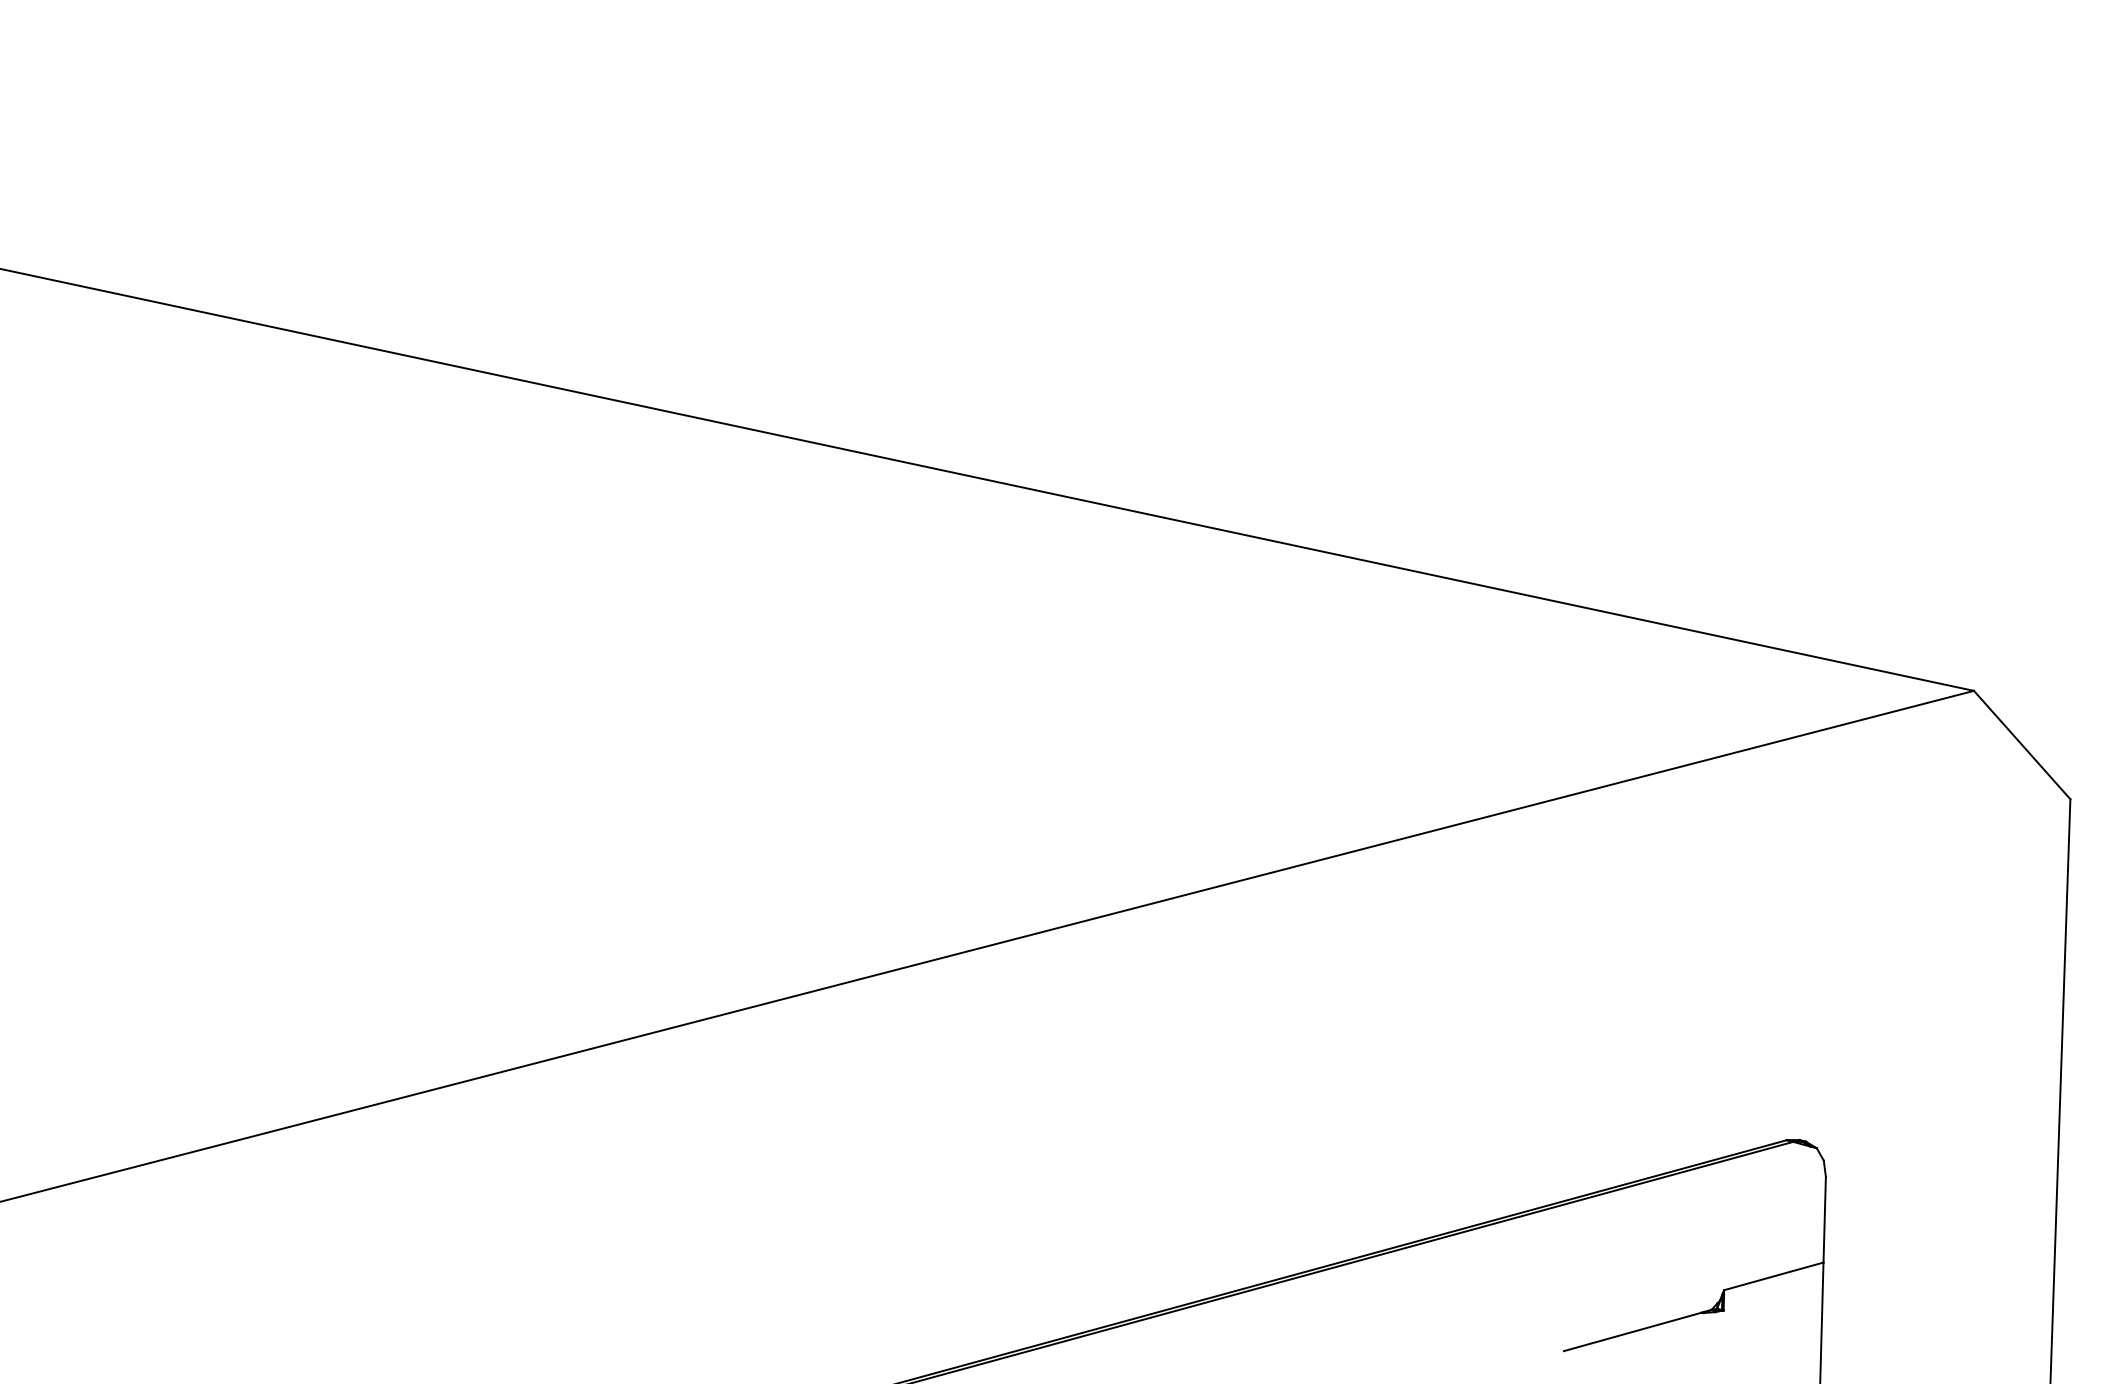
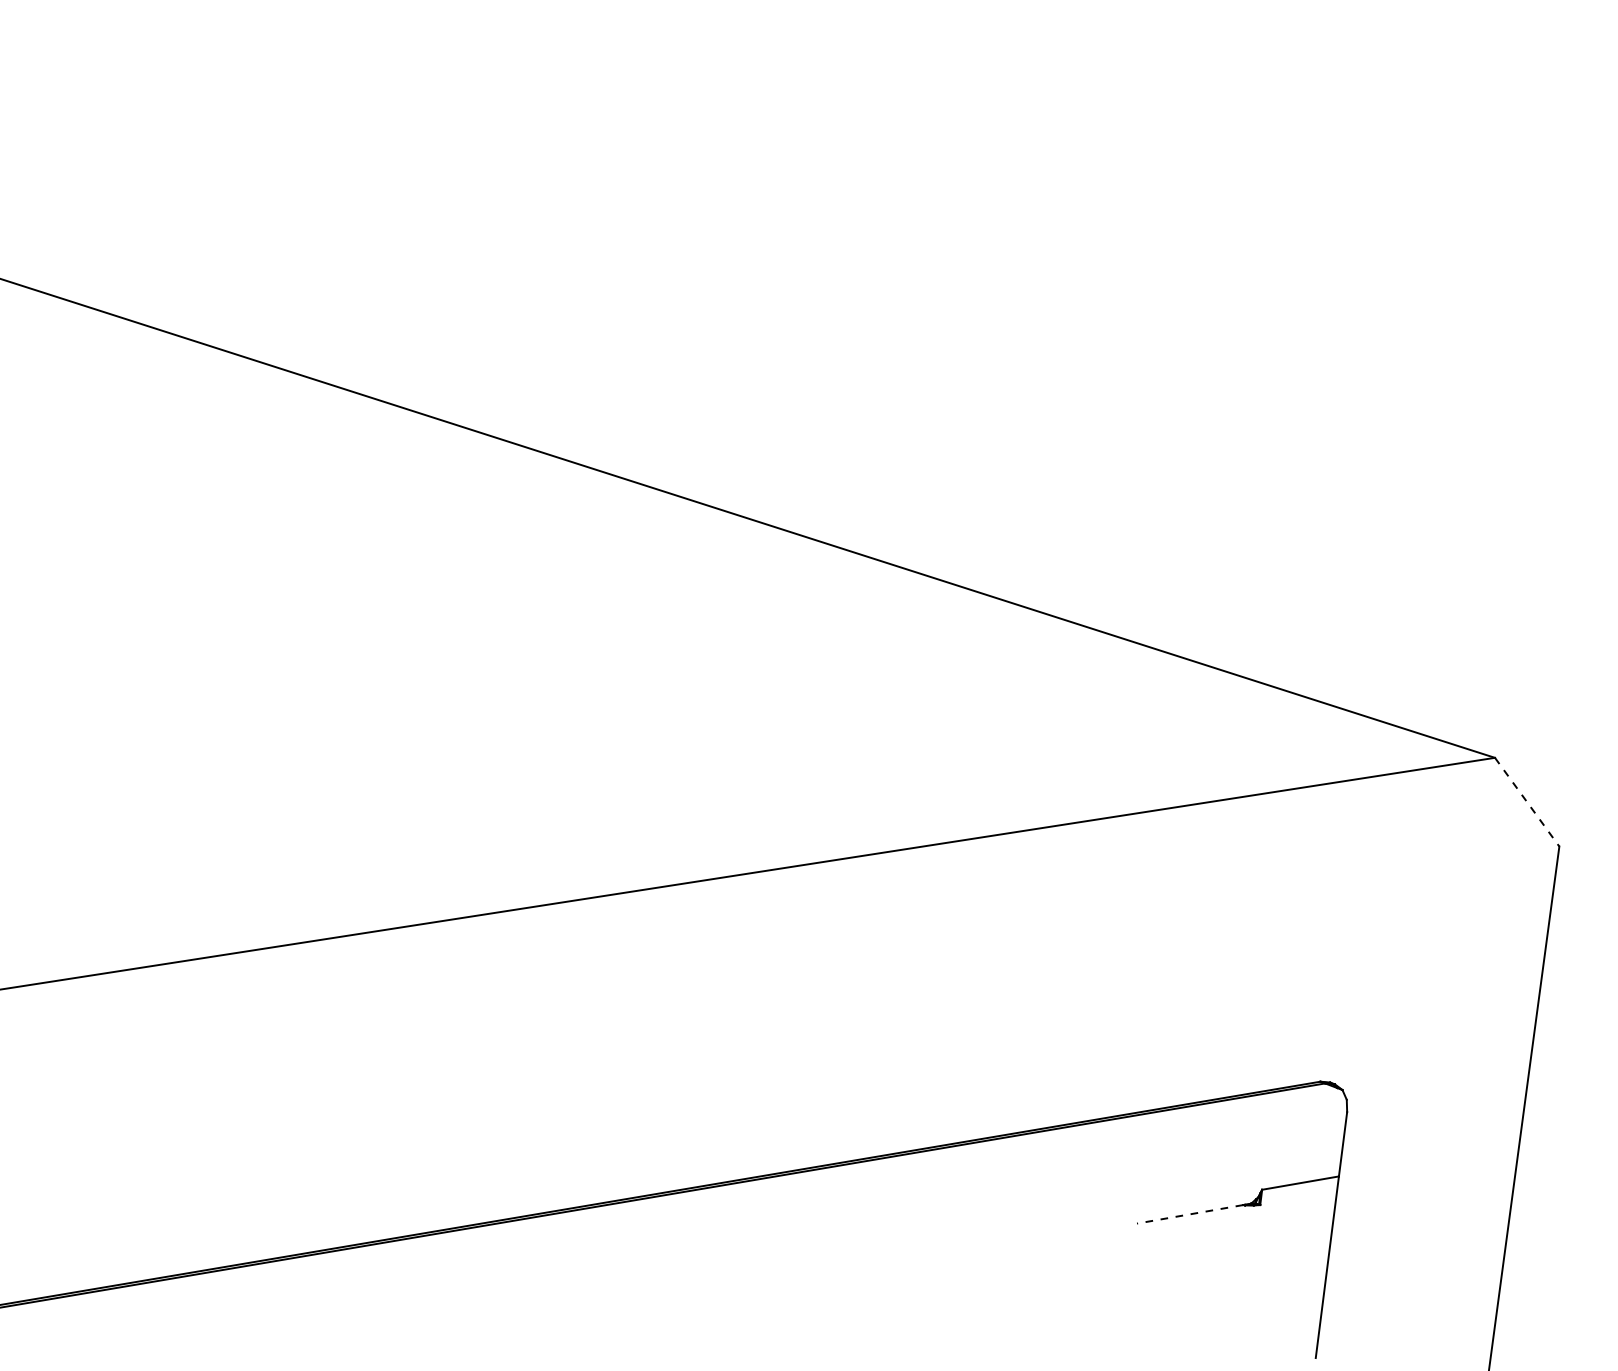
line: (2022, 745) -> (1527, 802), solid -> dashed
line: (1633, 1332) -> (1190, 1214), solid -> dashed

